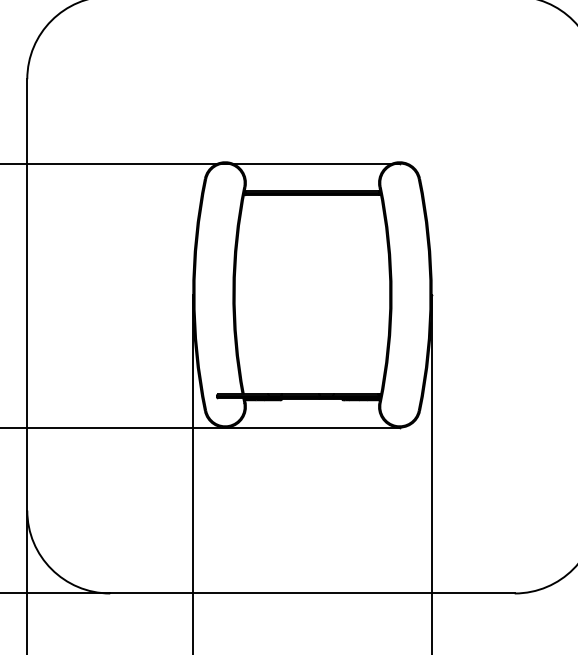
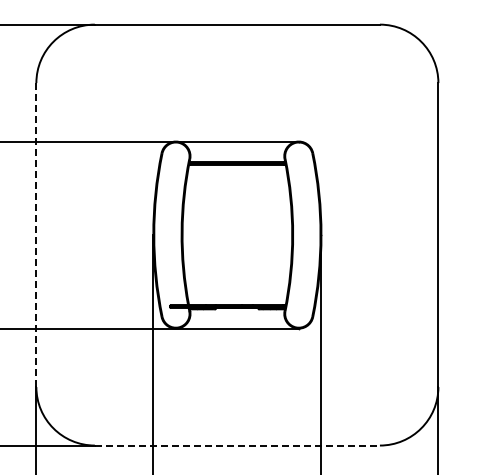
line: (27, 295) -> (36, 235), solid -> dashed
line: (312, 593) -> (237, 445), solid -> dashed

